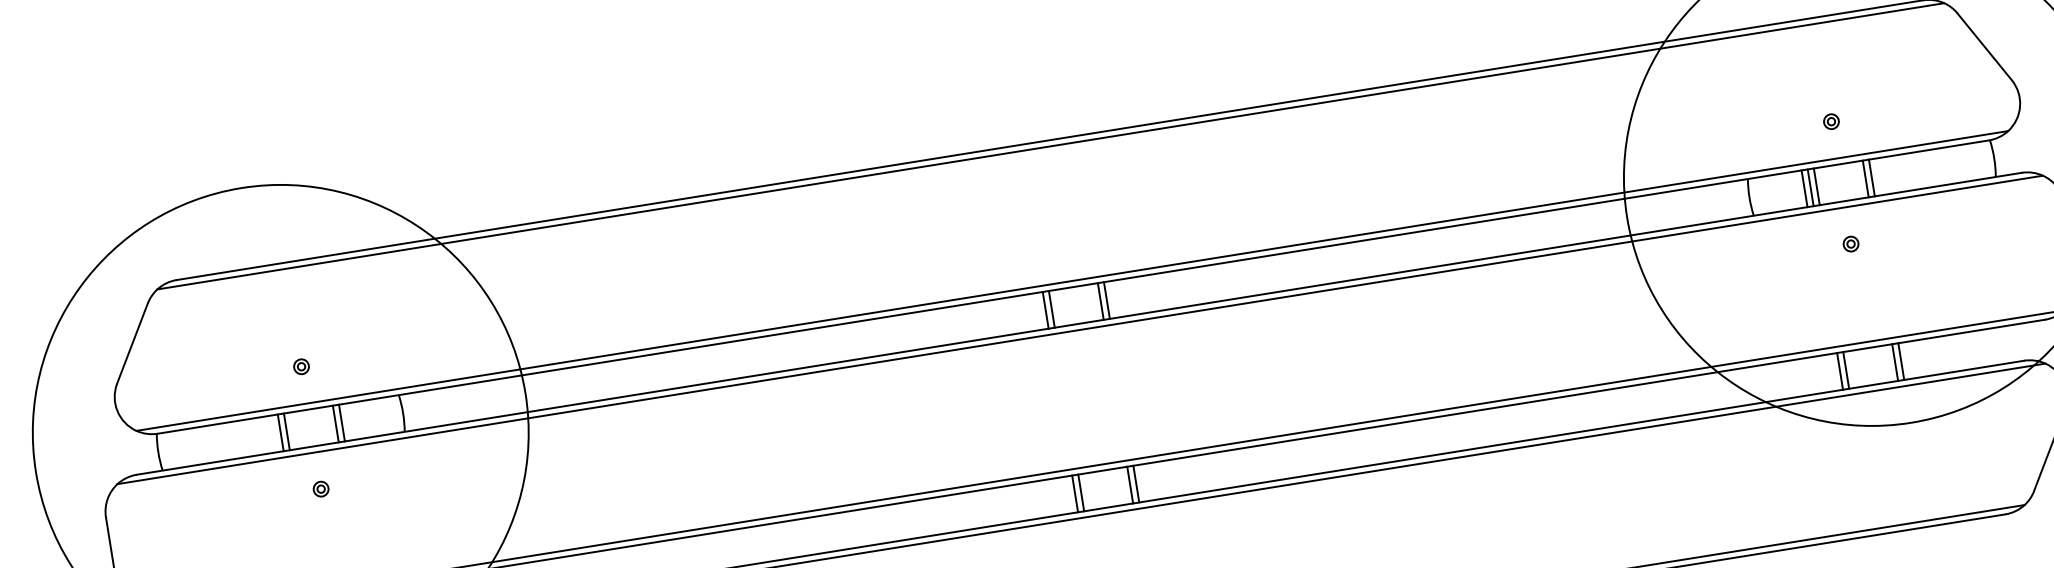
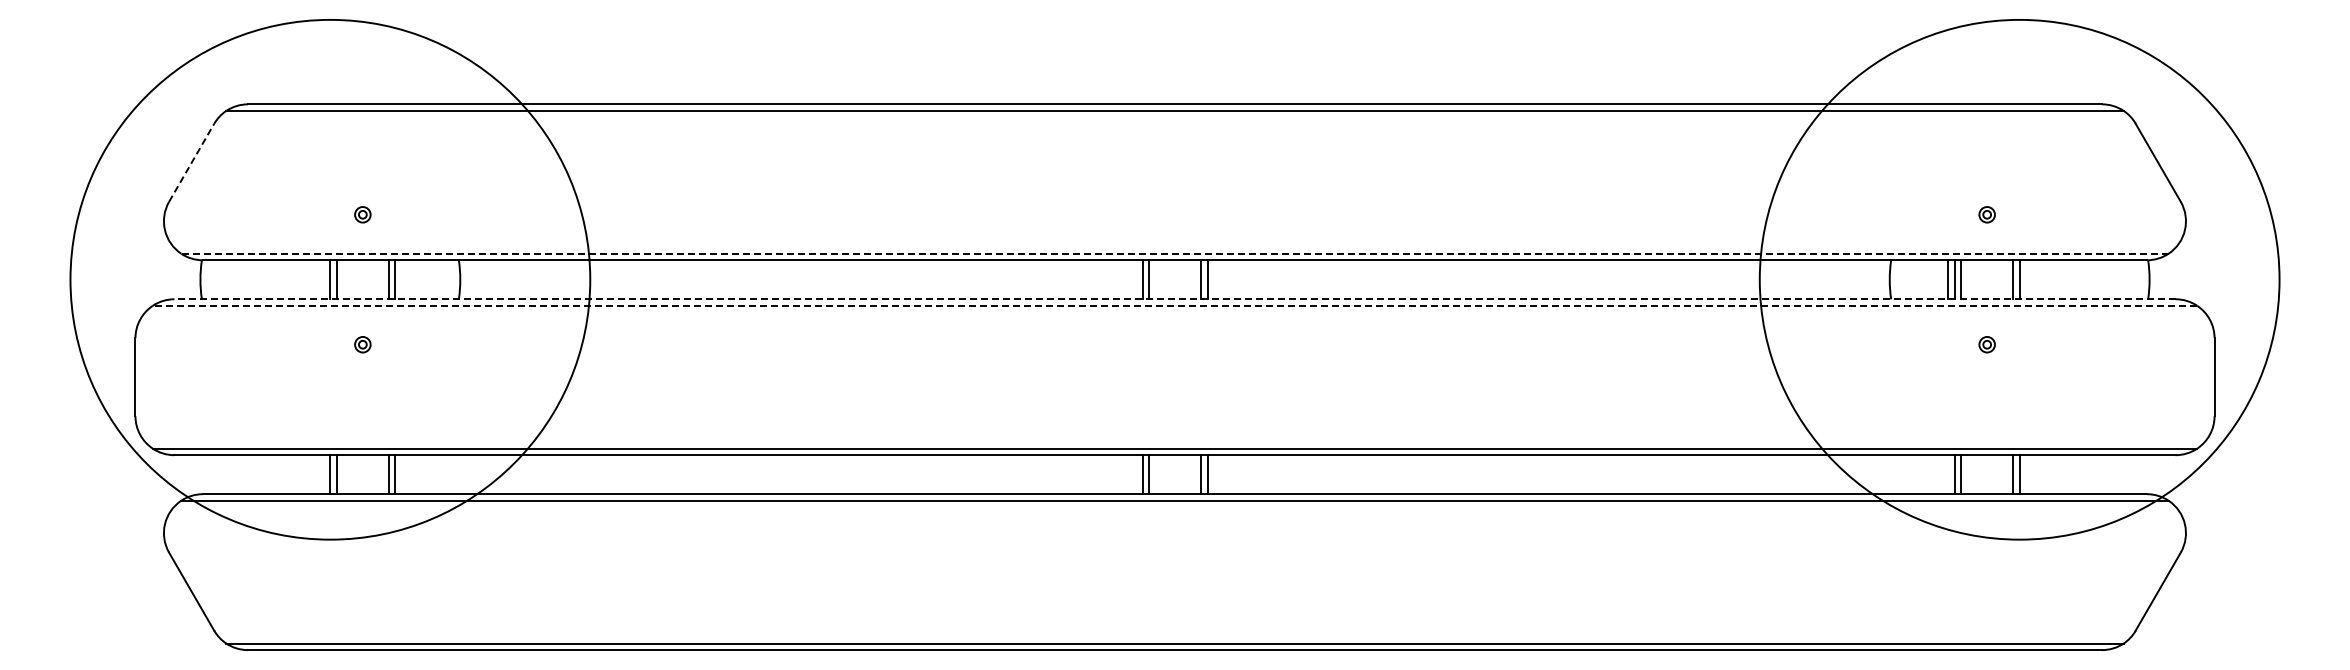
line: (1071, 280) -> (1174, 253), solid -> dashed
line: (1079, 323) -> (1175, 299), solid -> dashed
line: (1079, 329) -> (1174, 305), solid -> dashed
line: (132, 343) -> (191, 162), solid -> dashed

